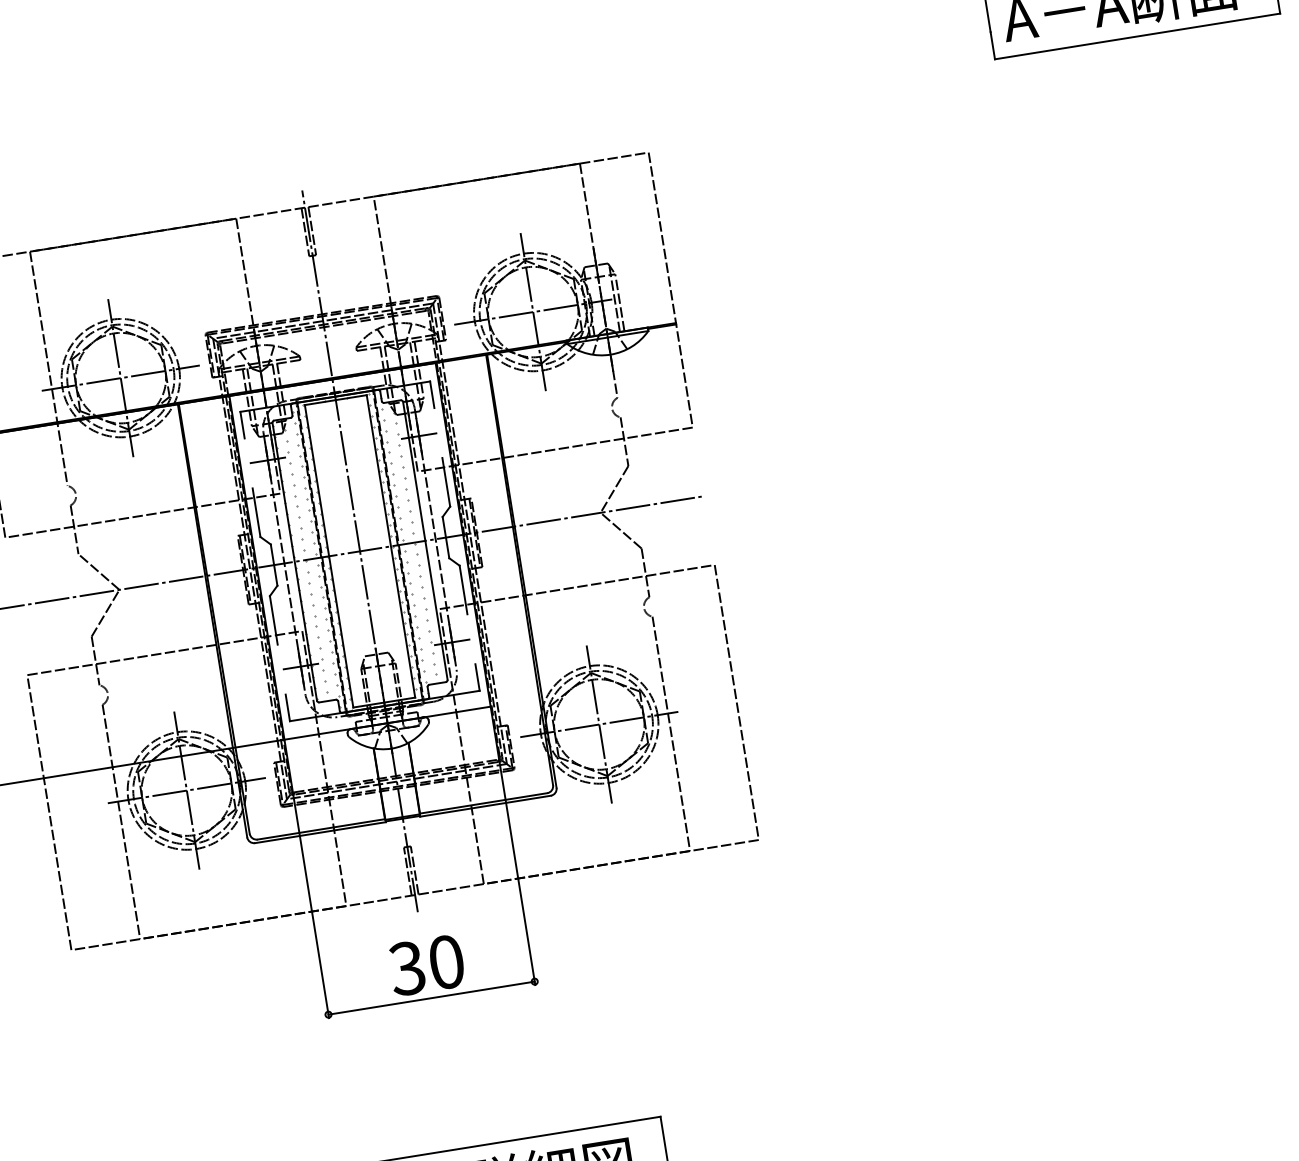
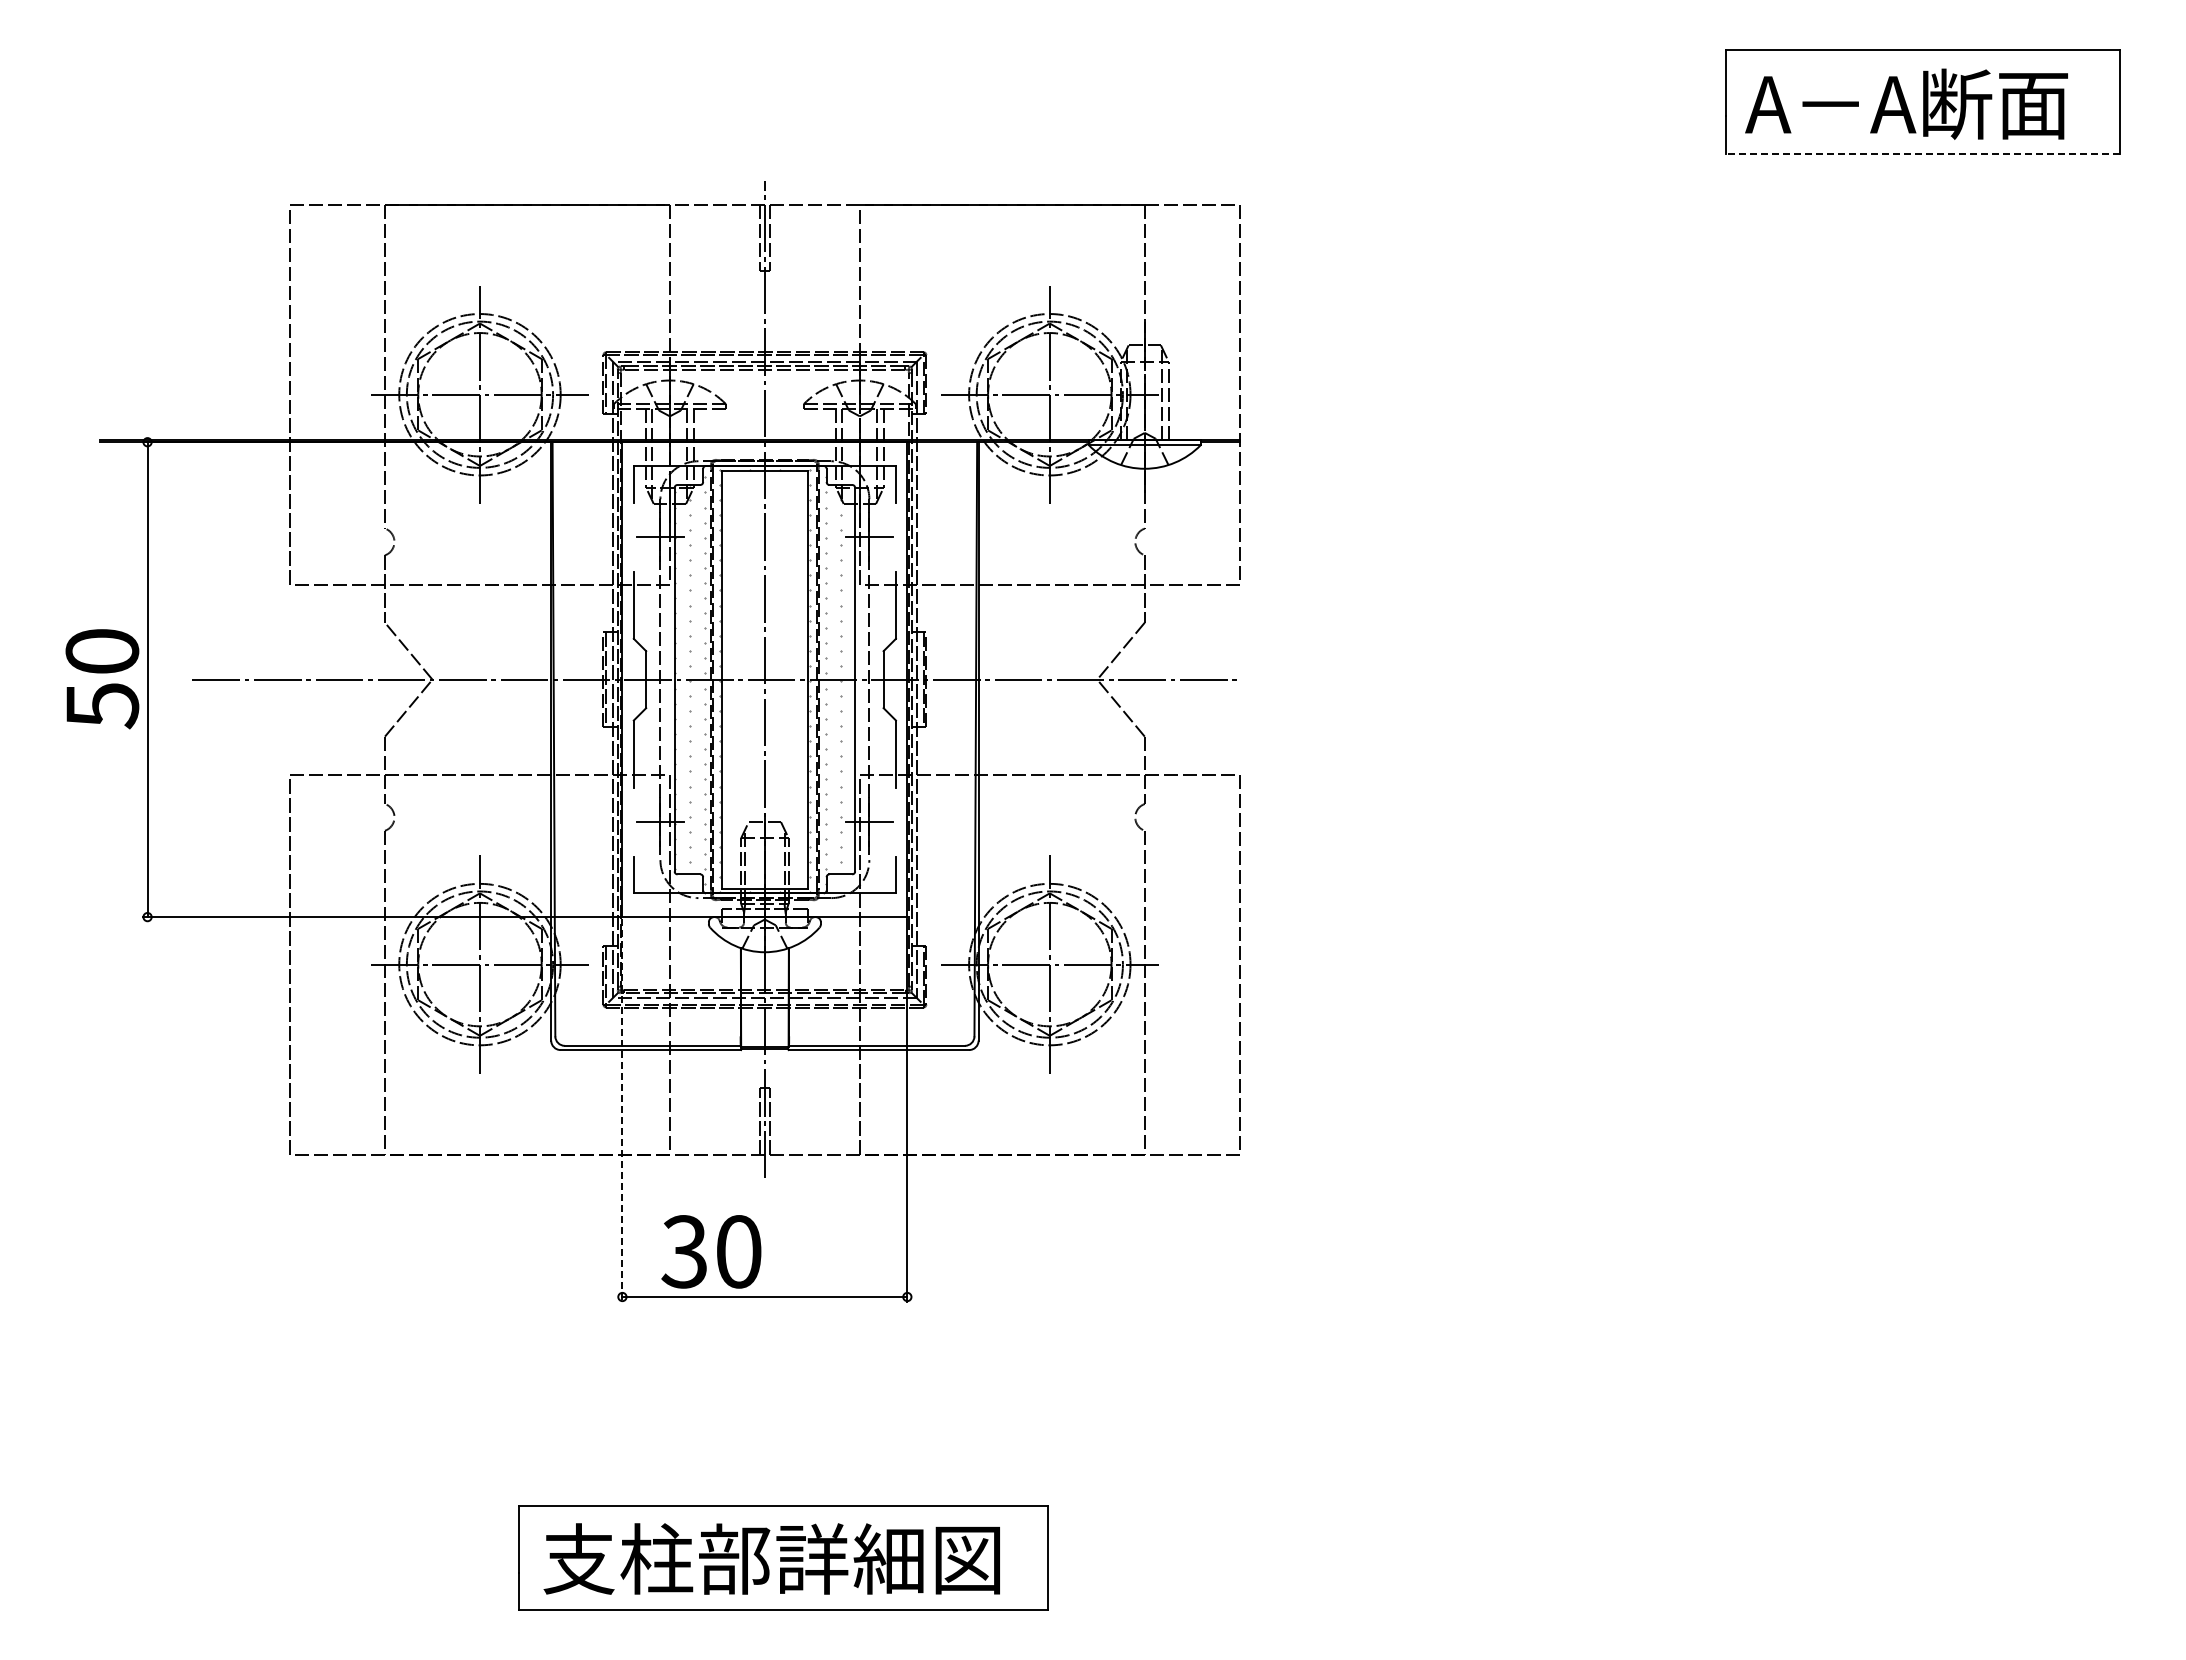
line: (1136, 36) -> (1922, 153), solid -> dashed
line: (306, 879) -> (622, 1110), solid -> dashed
text: (426, 965) -> (711, 1251), moved

